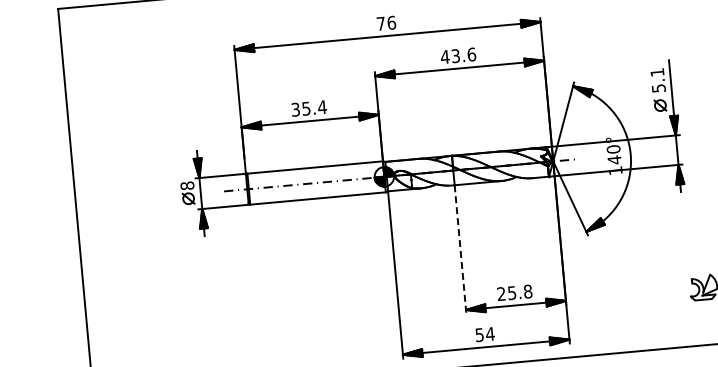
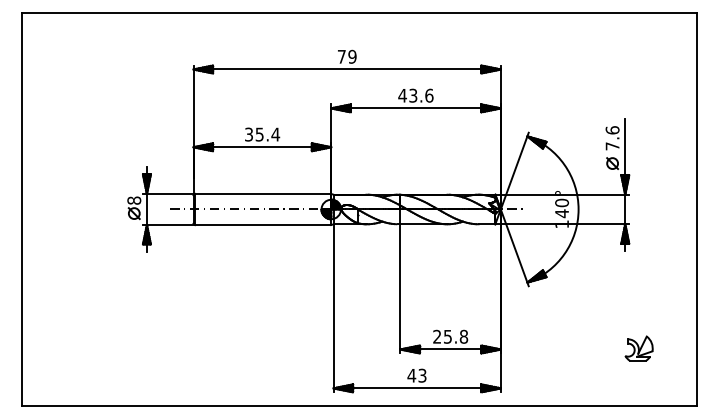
text: (391, 22) -> (352, 56), 76 -> 79
text: (658, 80) -> (612, 138), 5.1 -> 7.6
line: (460, 249) -> (400, 288), dashed -> solid
text: (484, 334) -> (416, 375), 54 -> 43

